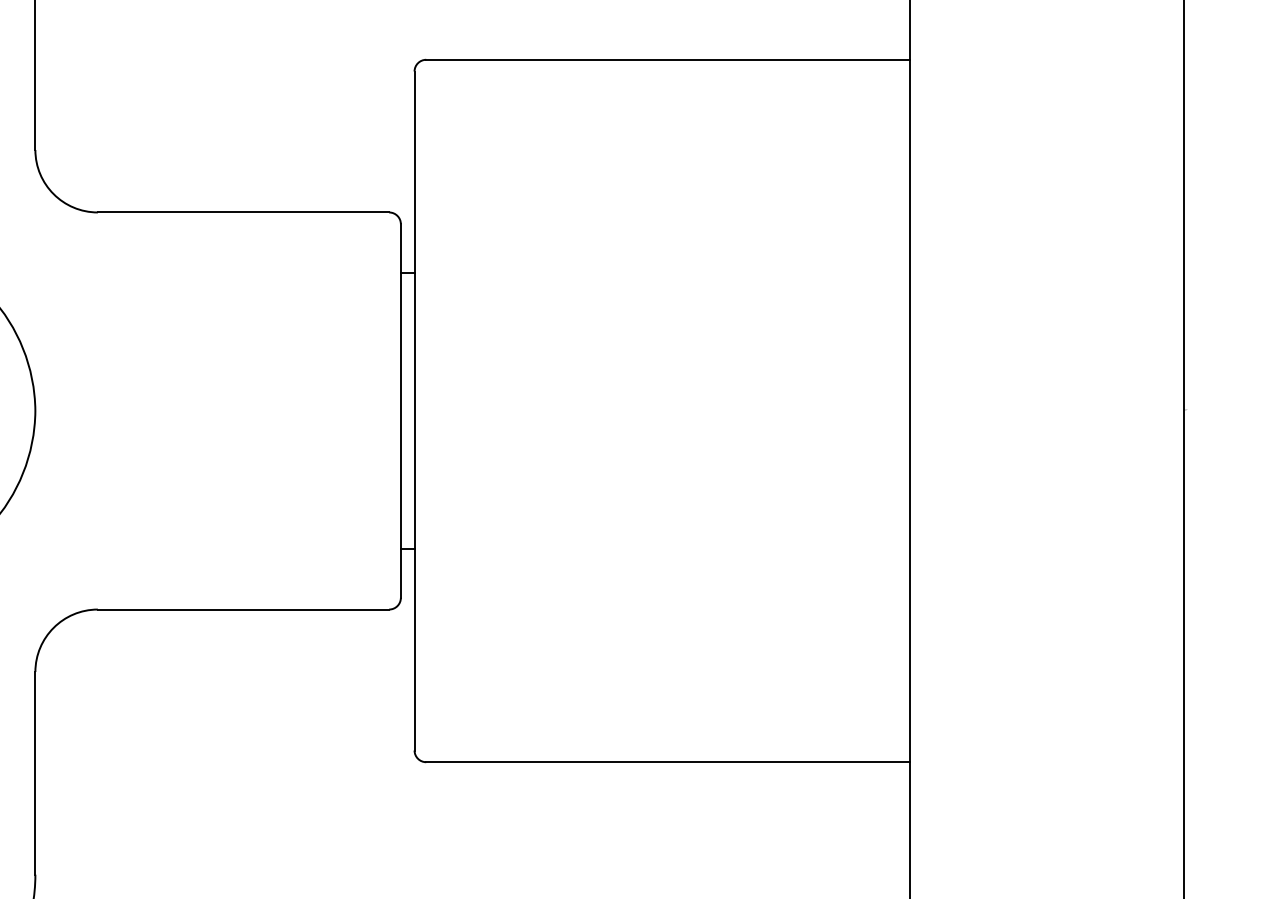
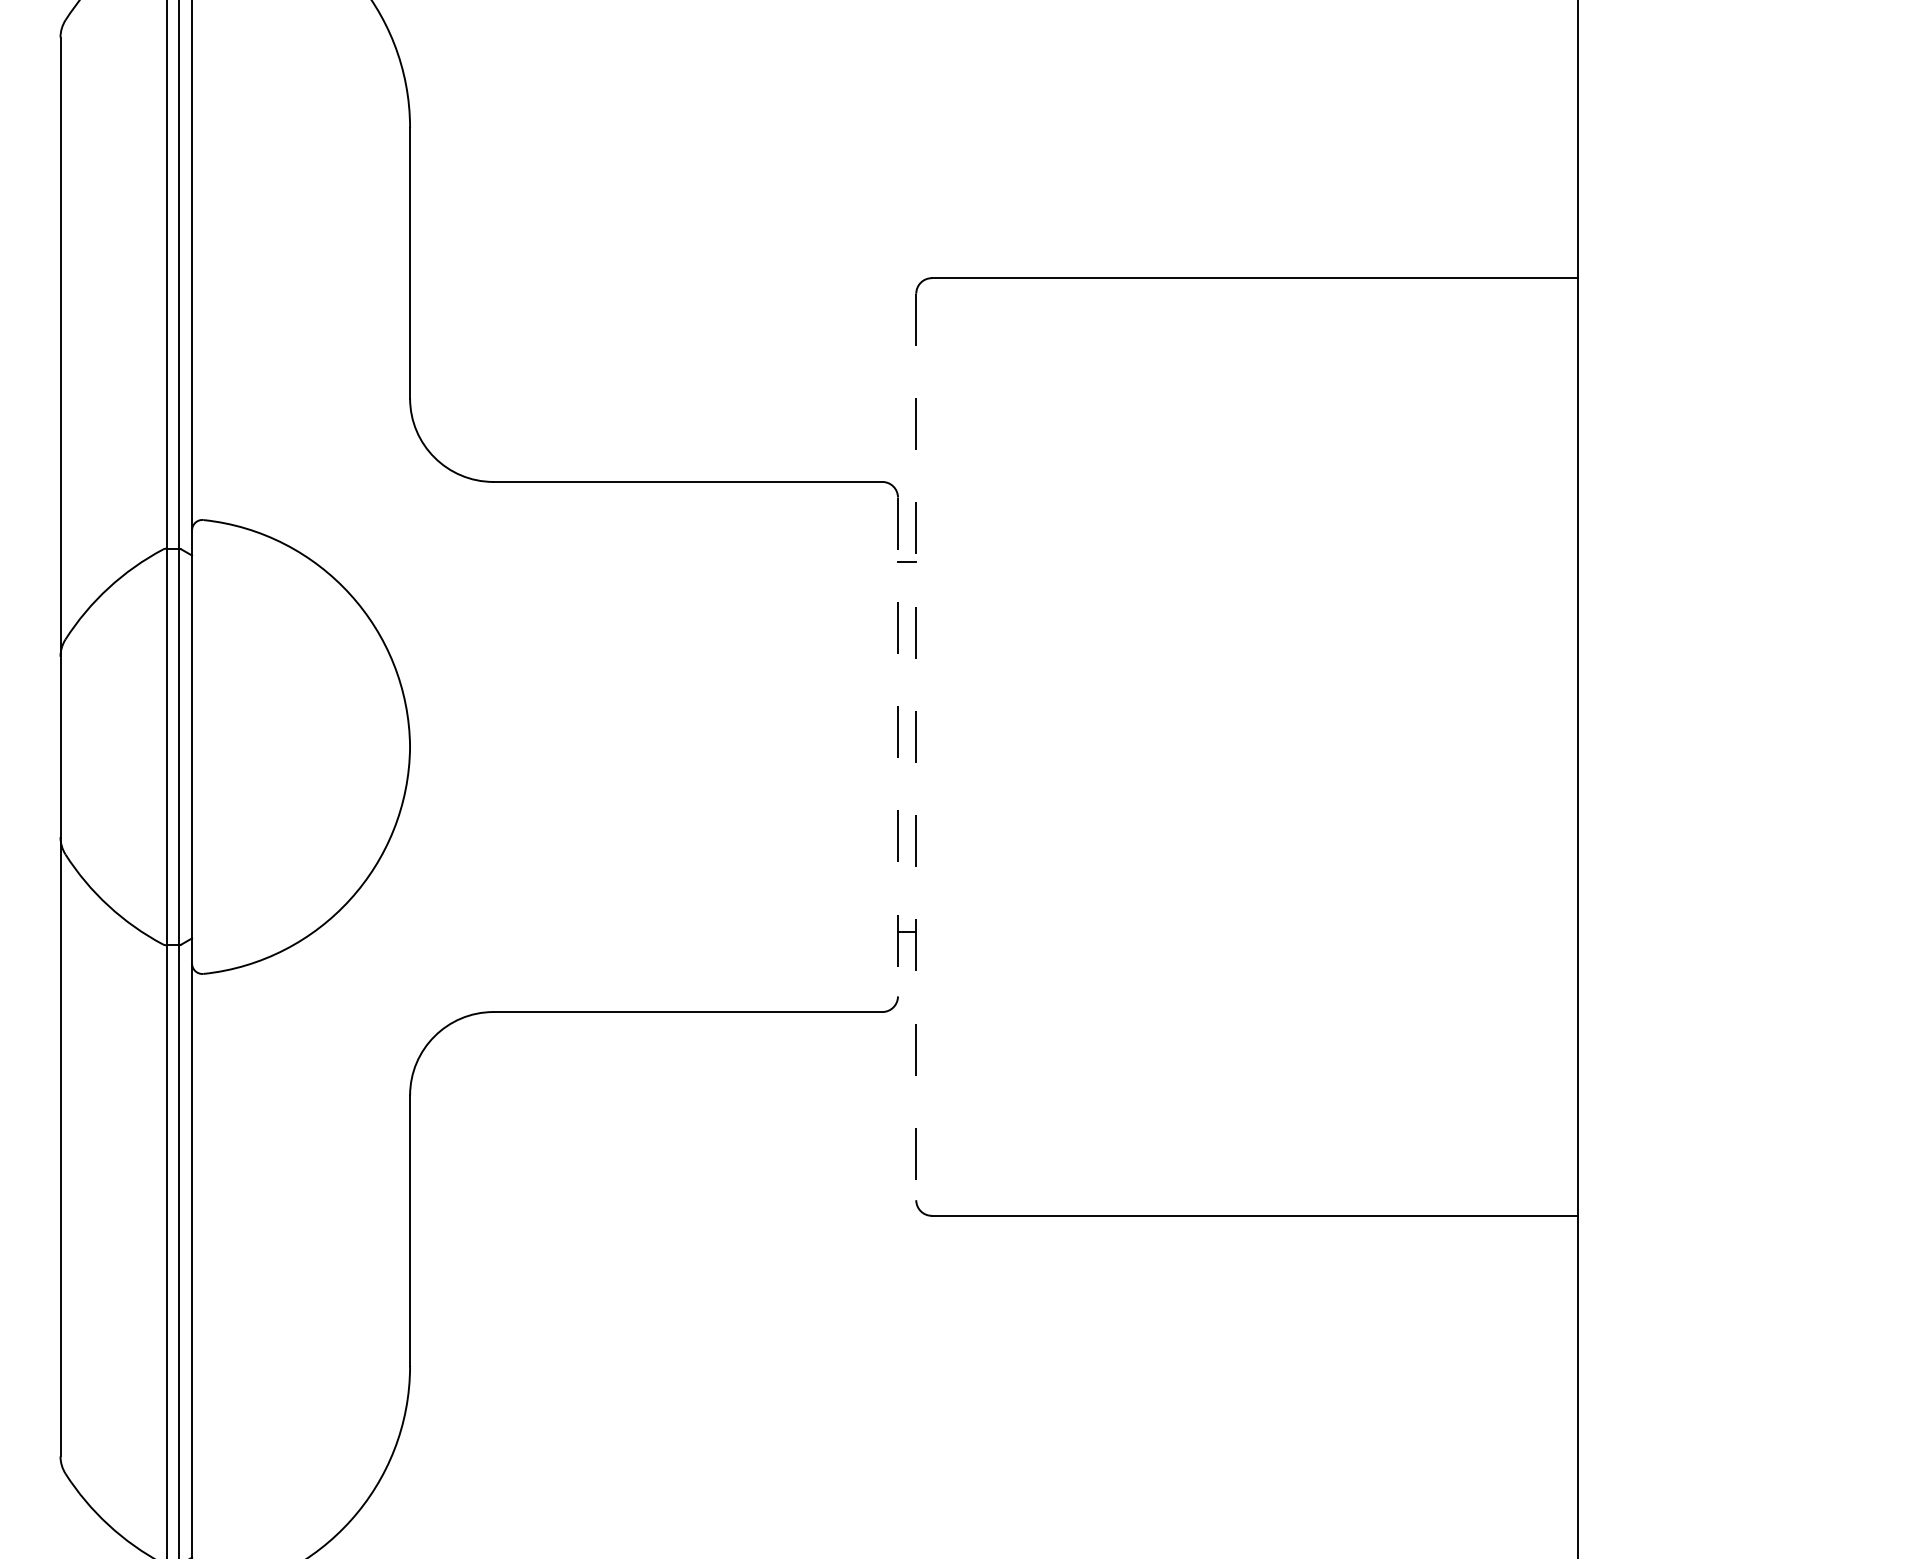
line: (401, 411) -> (898, 747), solid -> dashed
line: (414, 411) -> (916, 747), solid -> dashed

